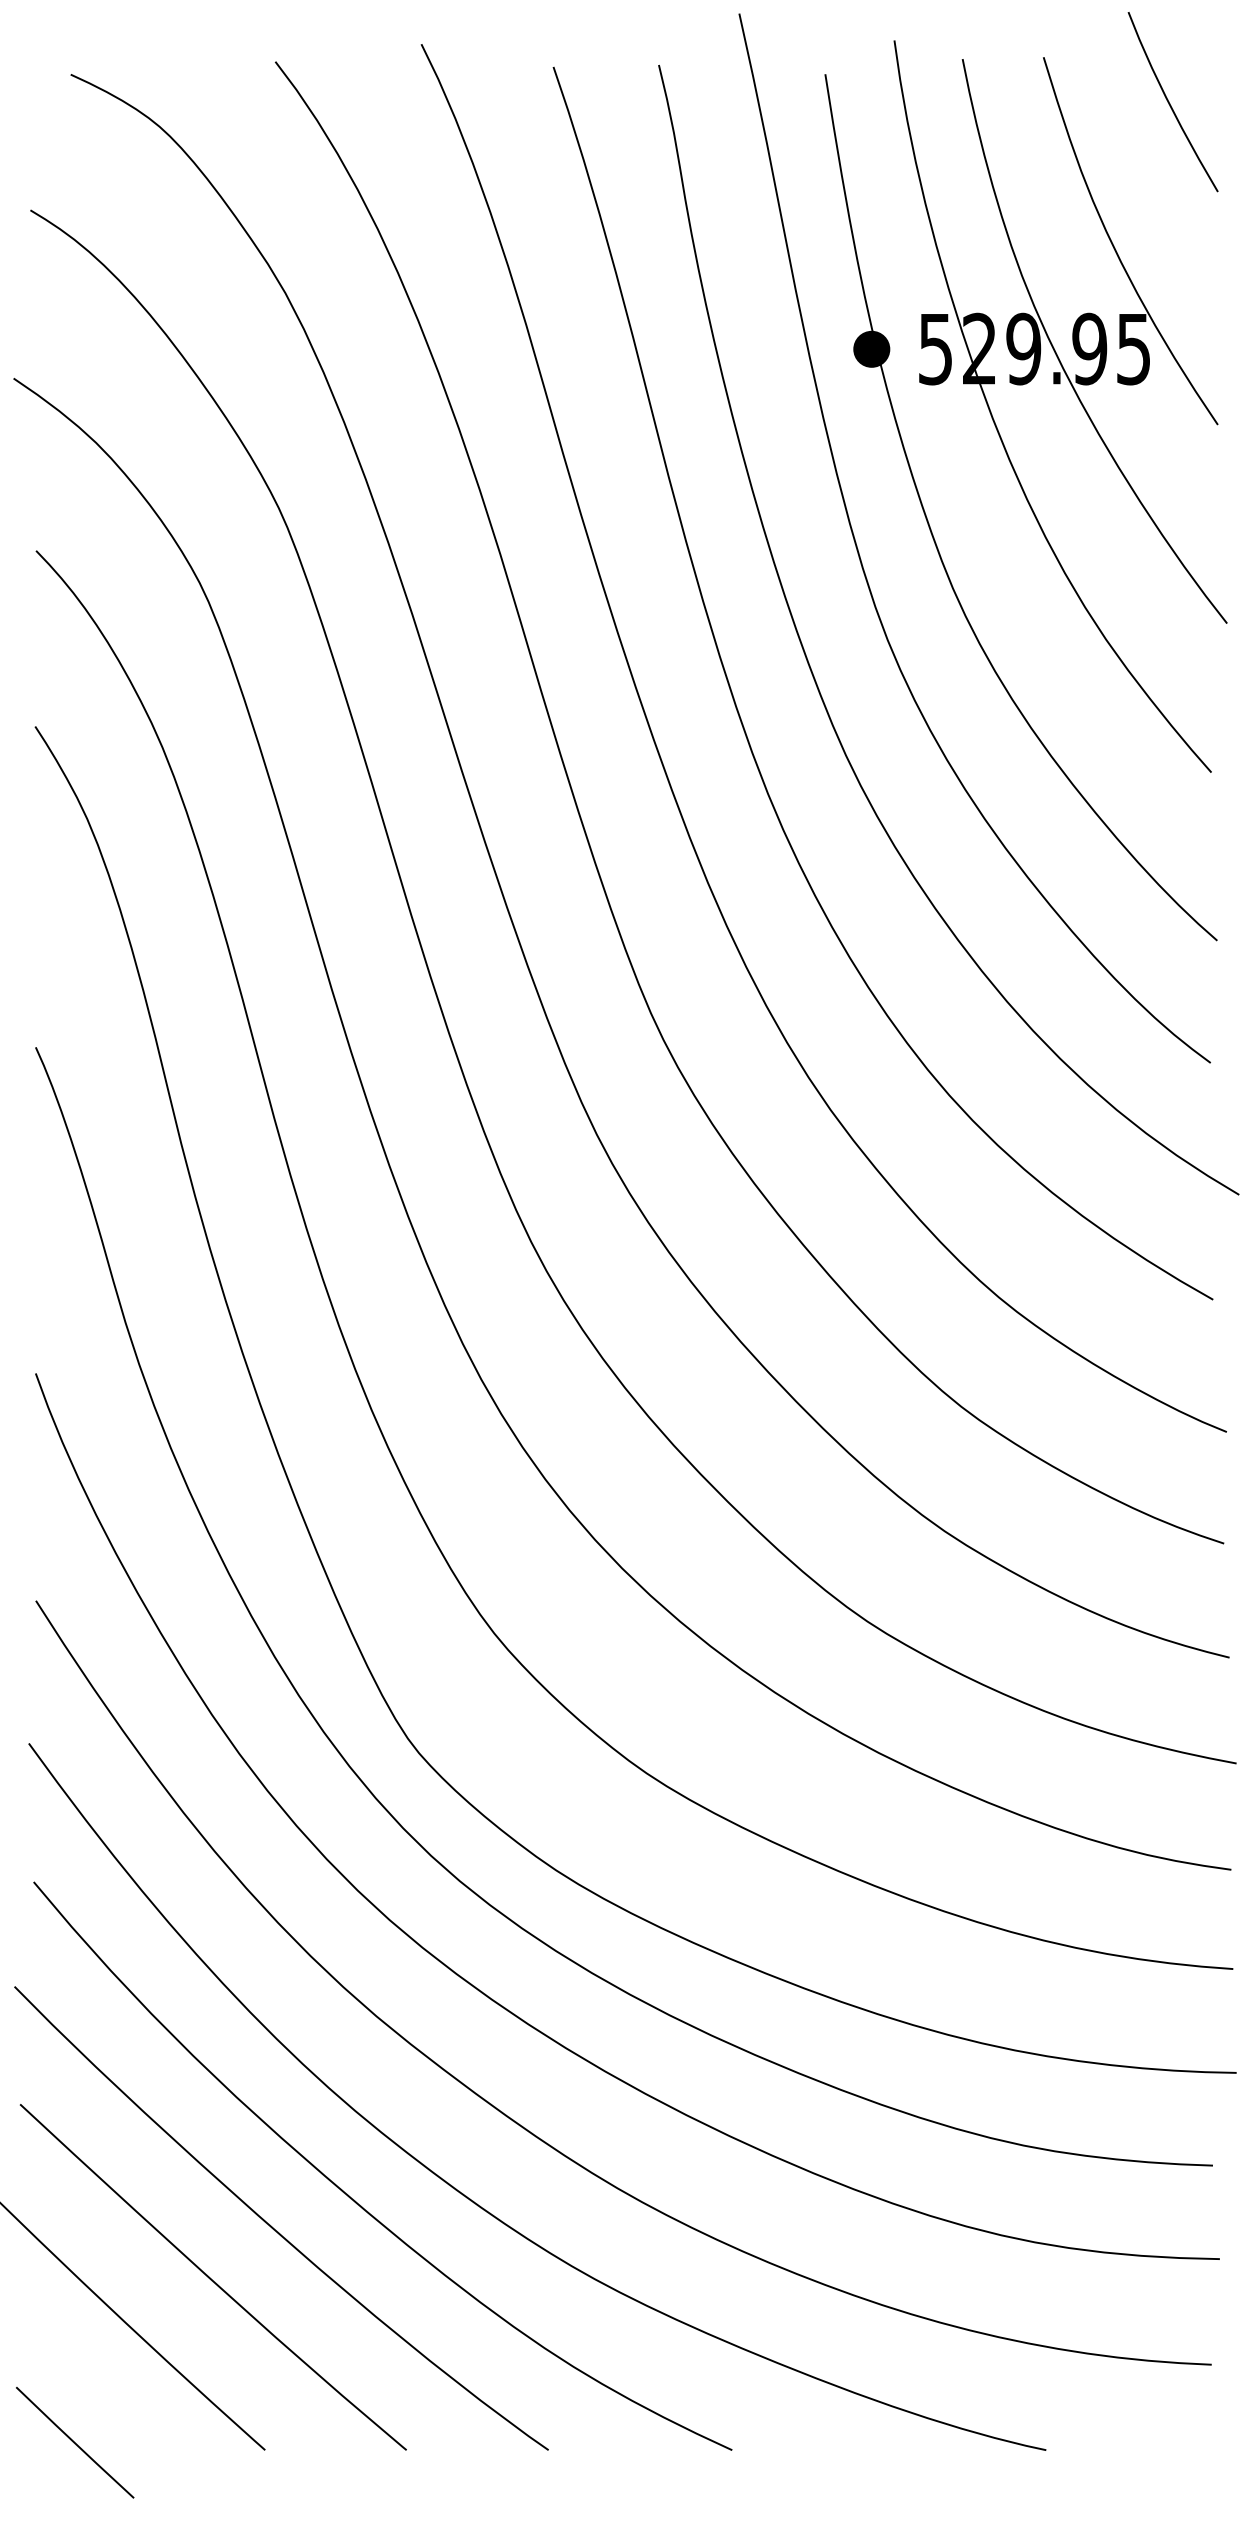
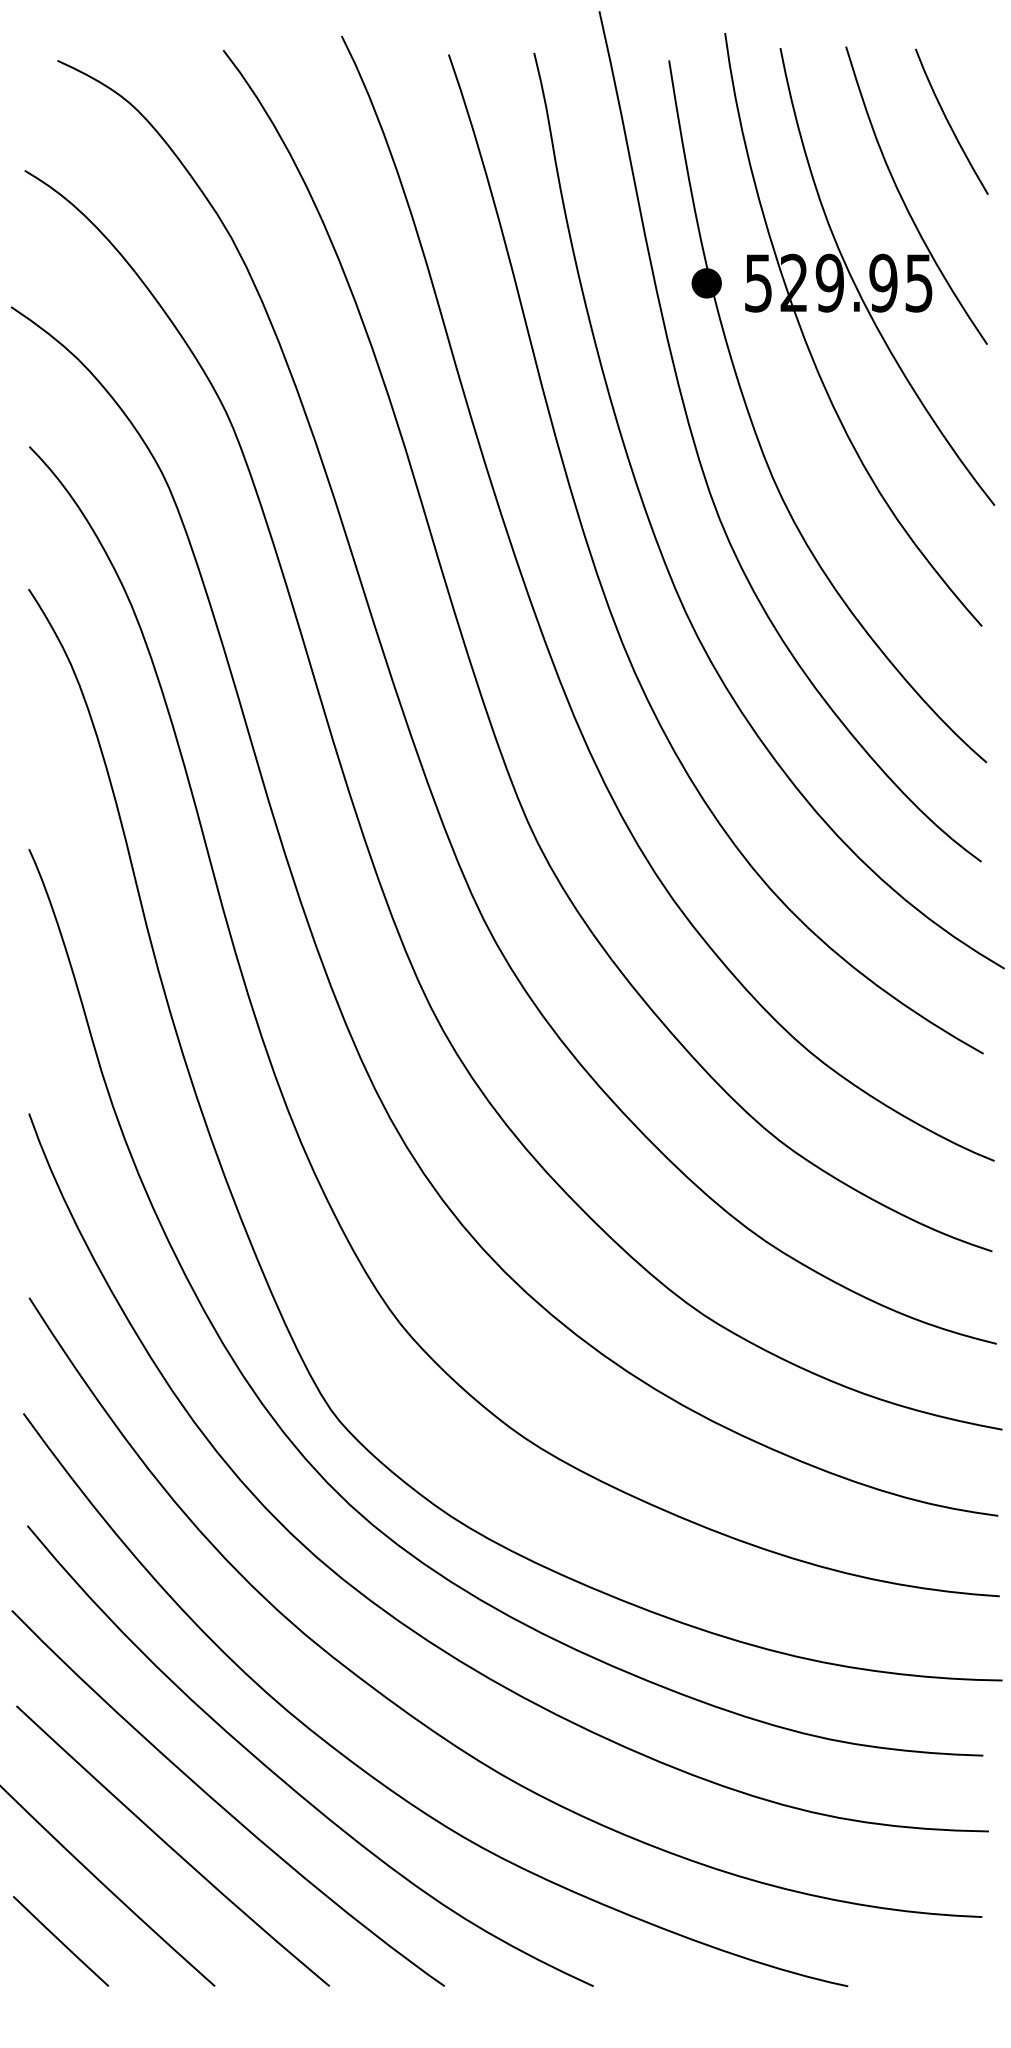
curve: (1170, 103) -> (949, 123), moved
line: (75, 2442) -> (61, 1941), moved

